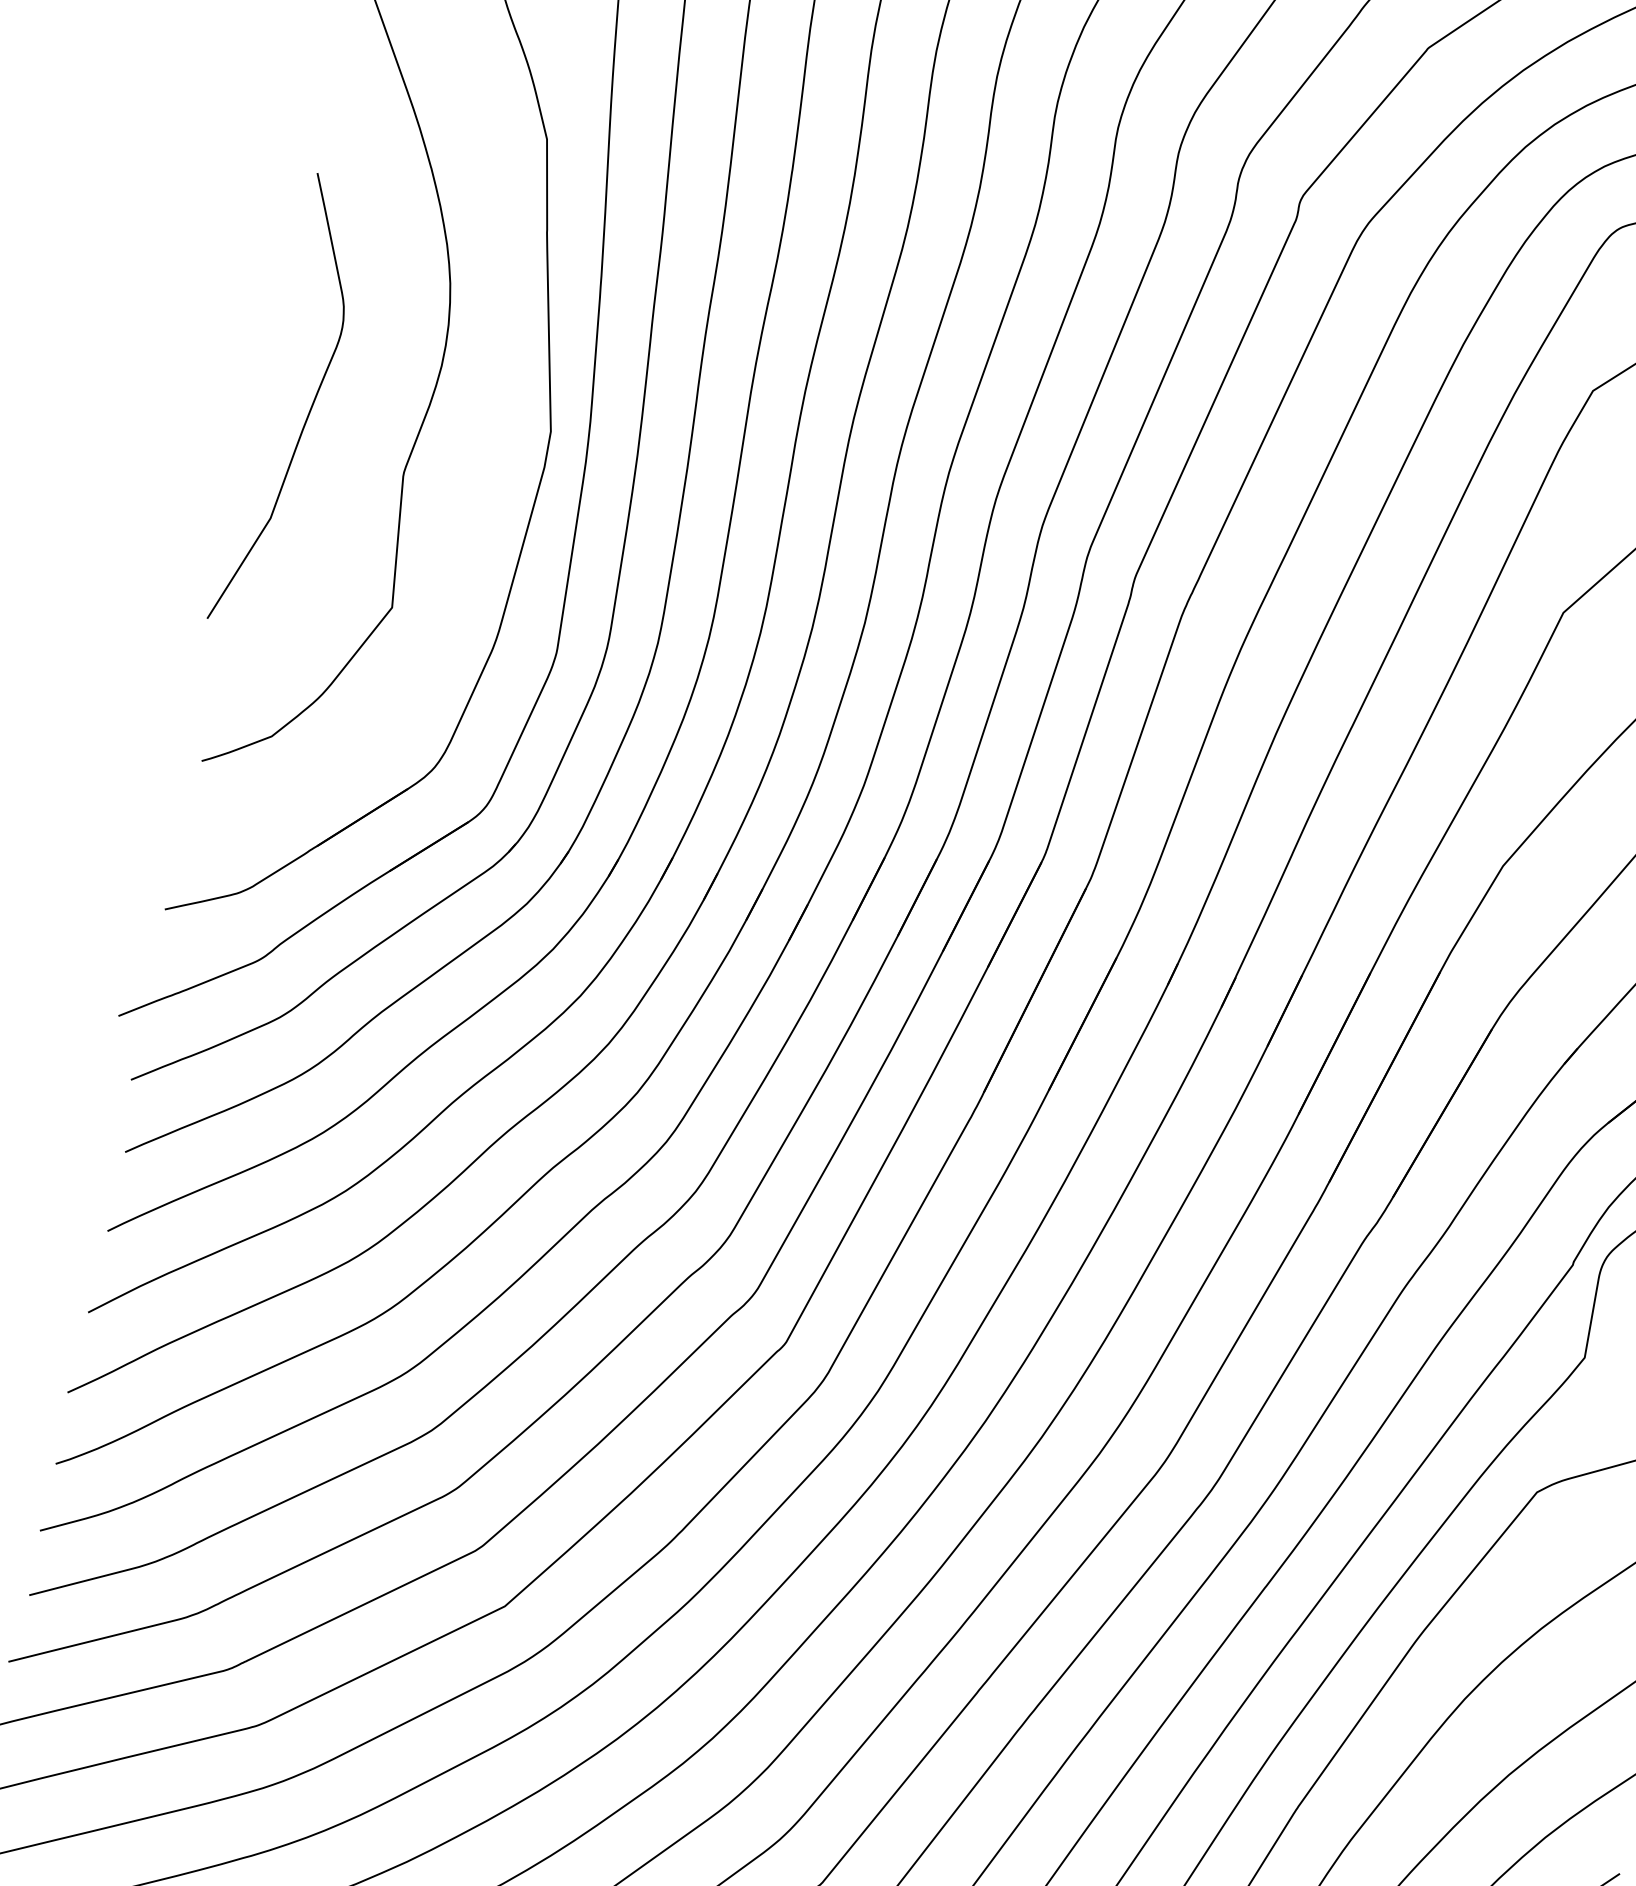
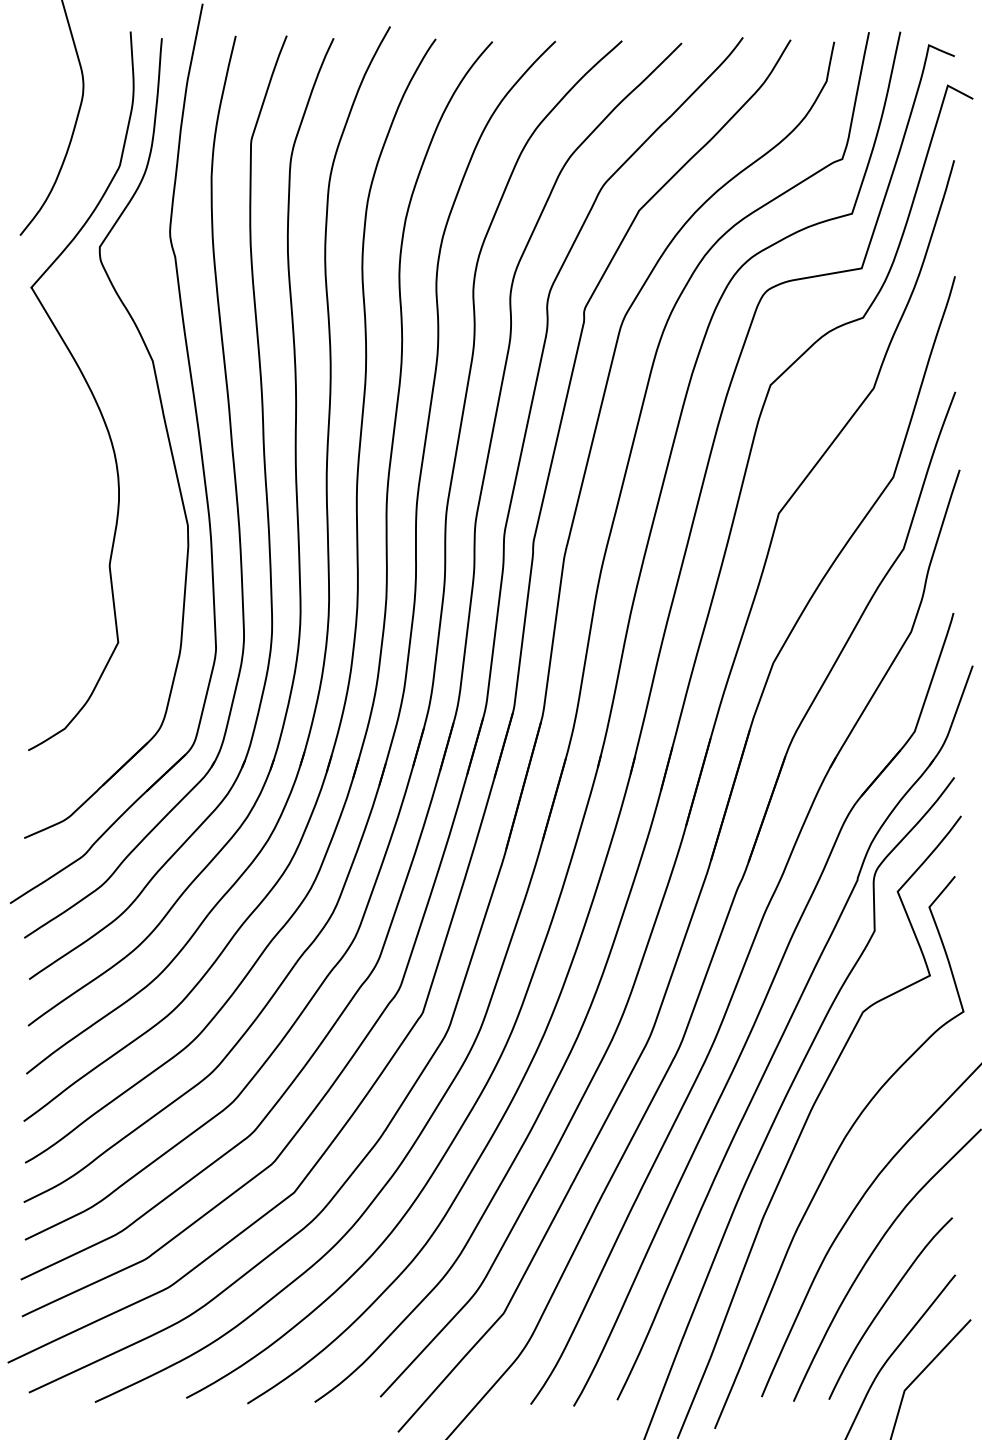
curve: (310, 404) -> (49, 537), removed

